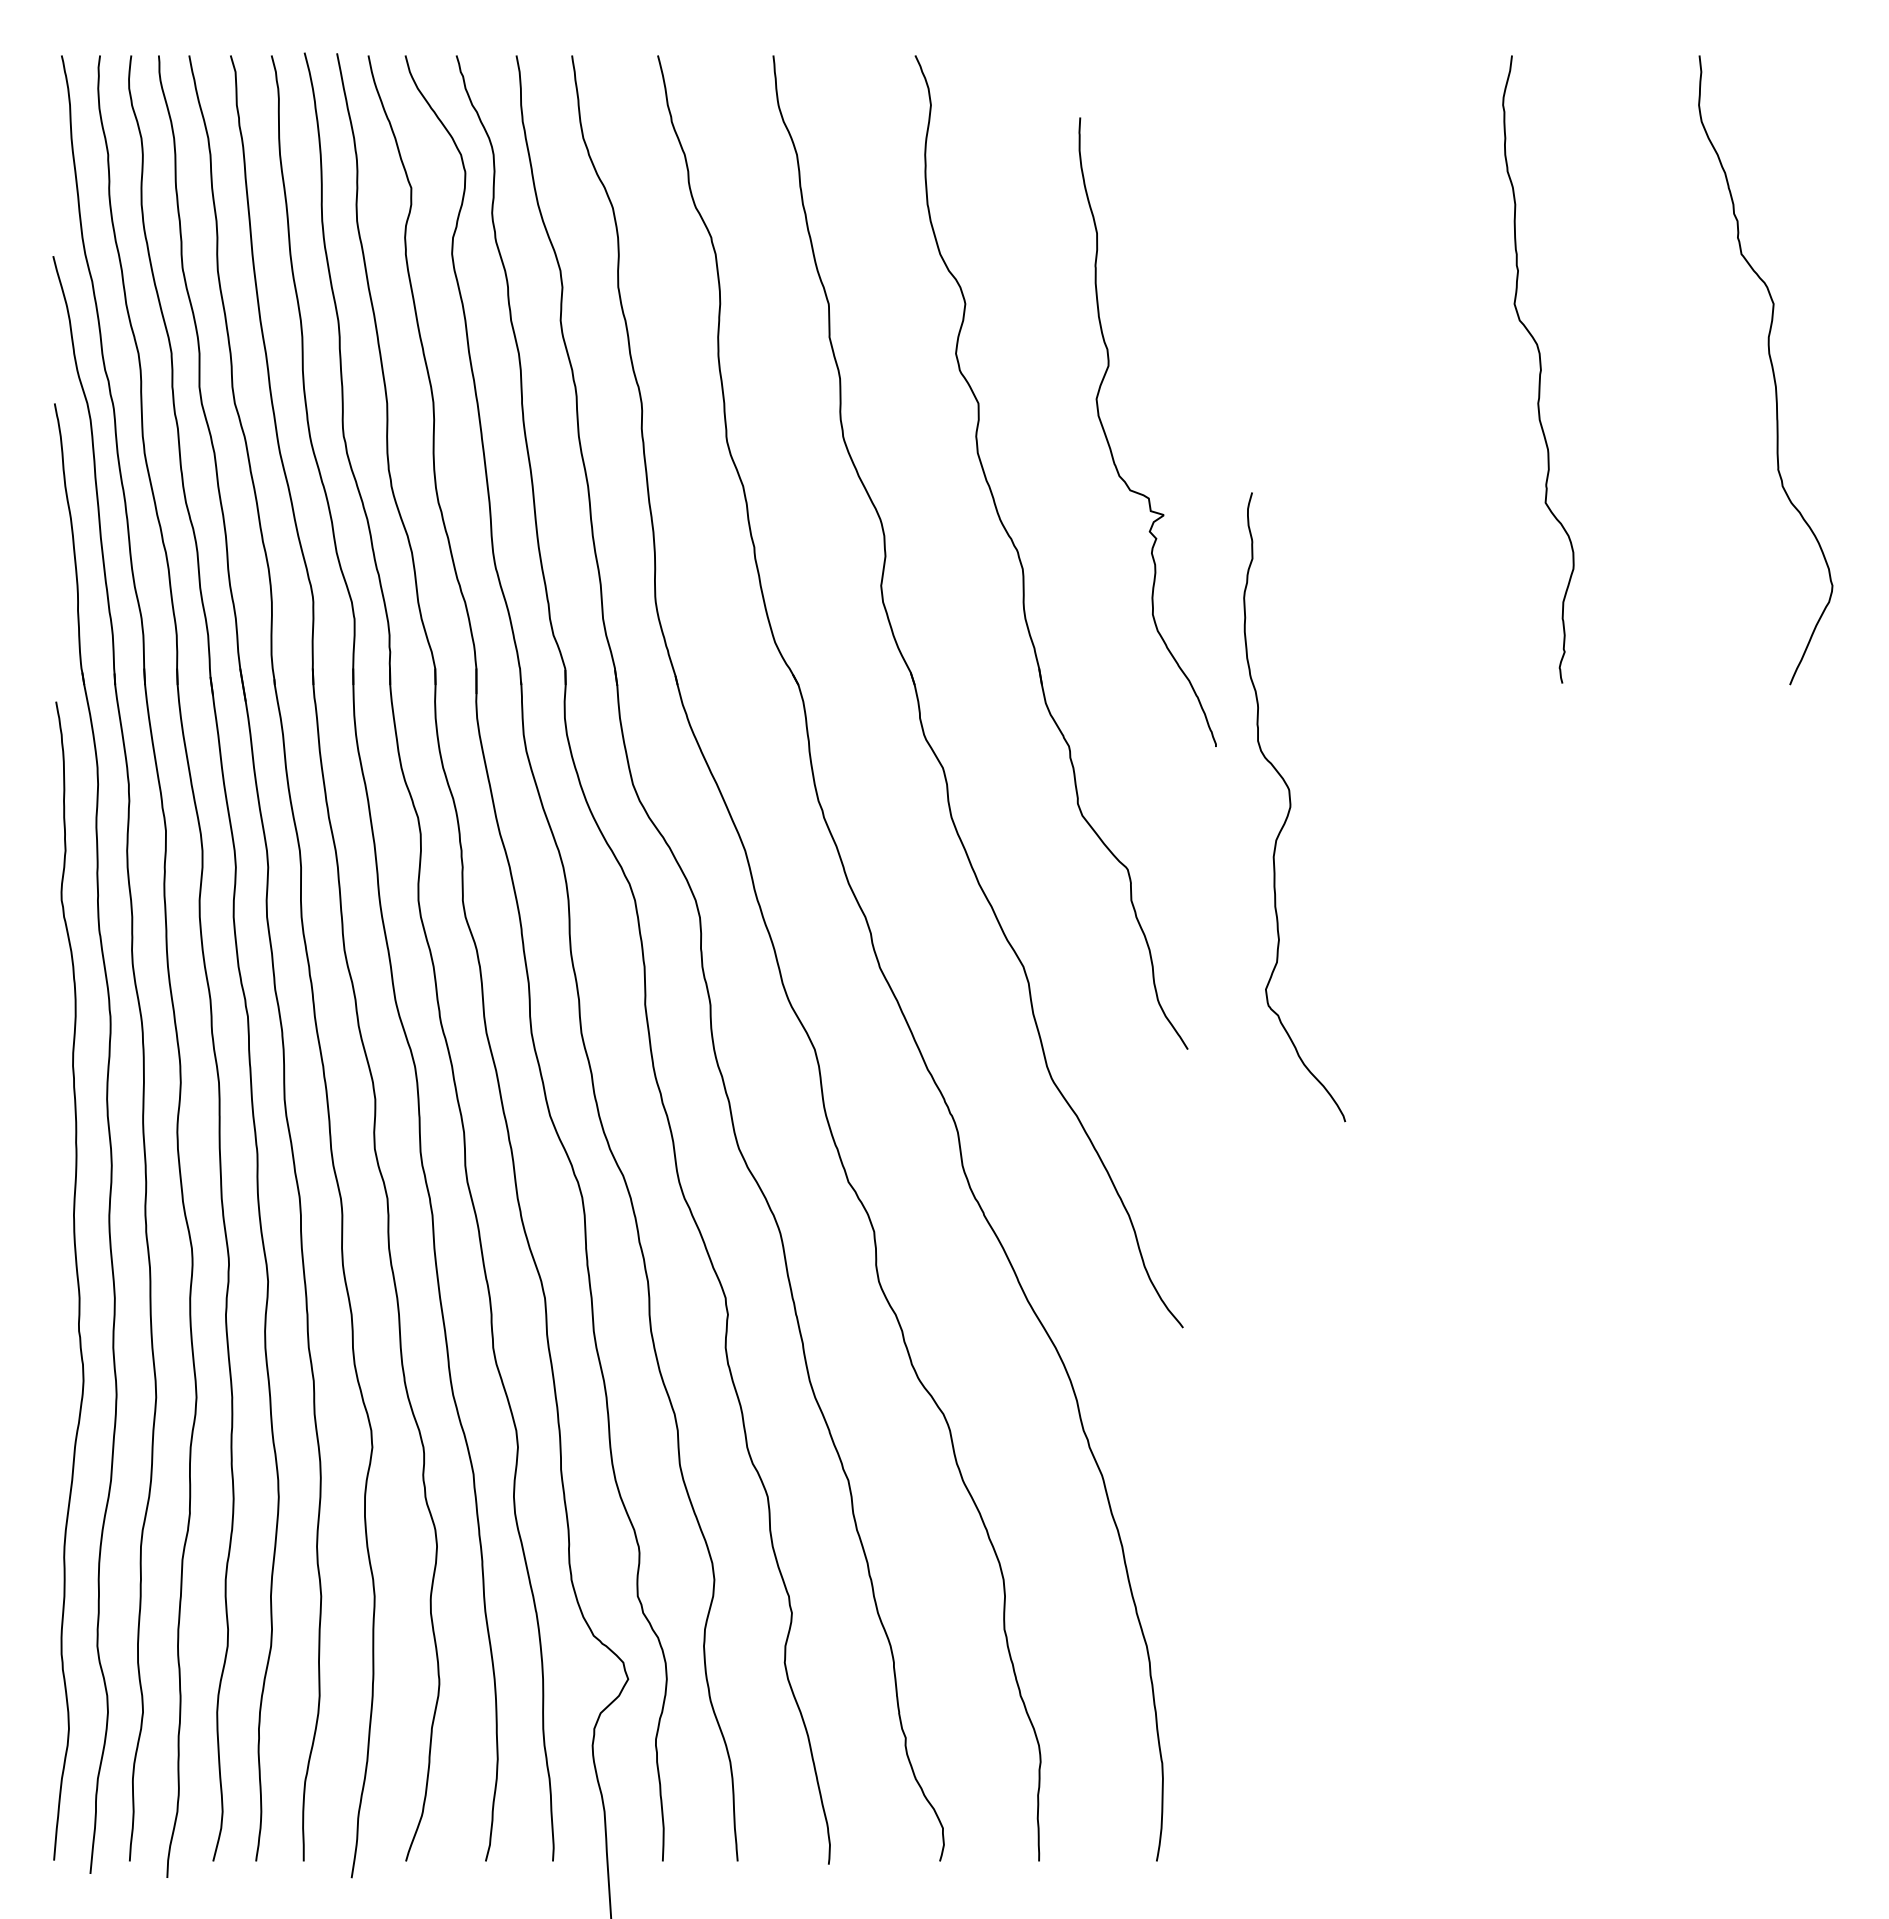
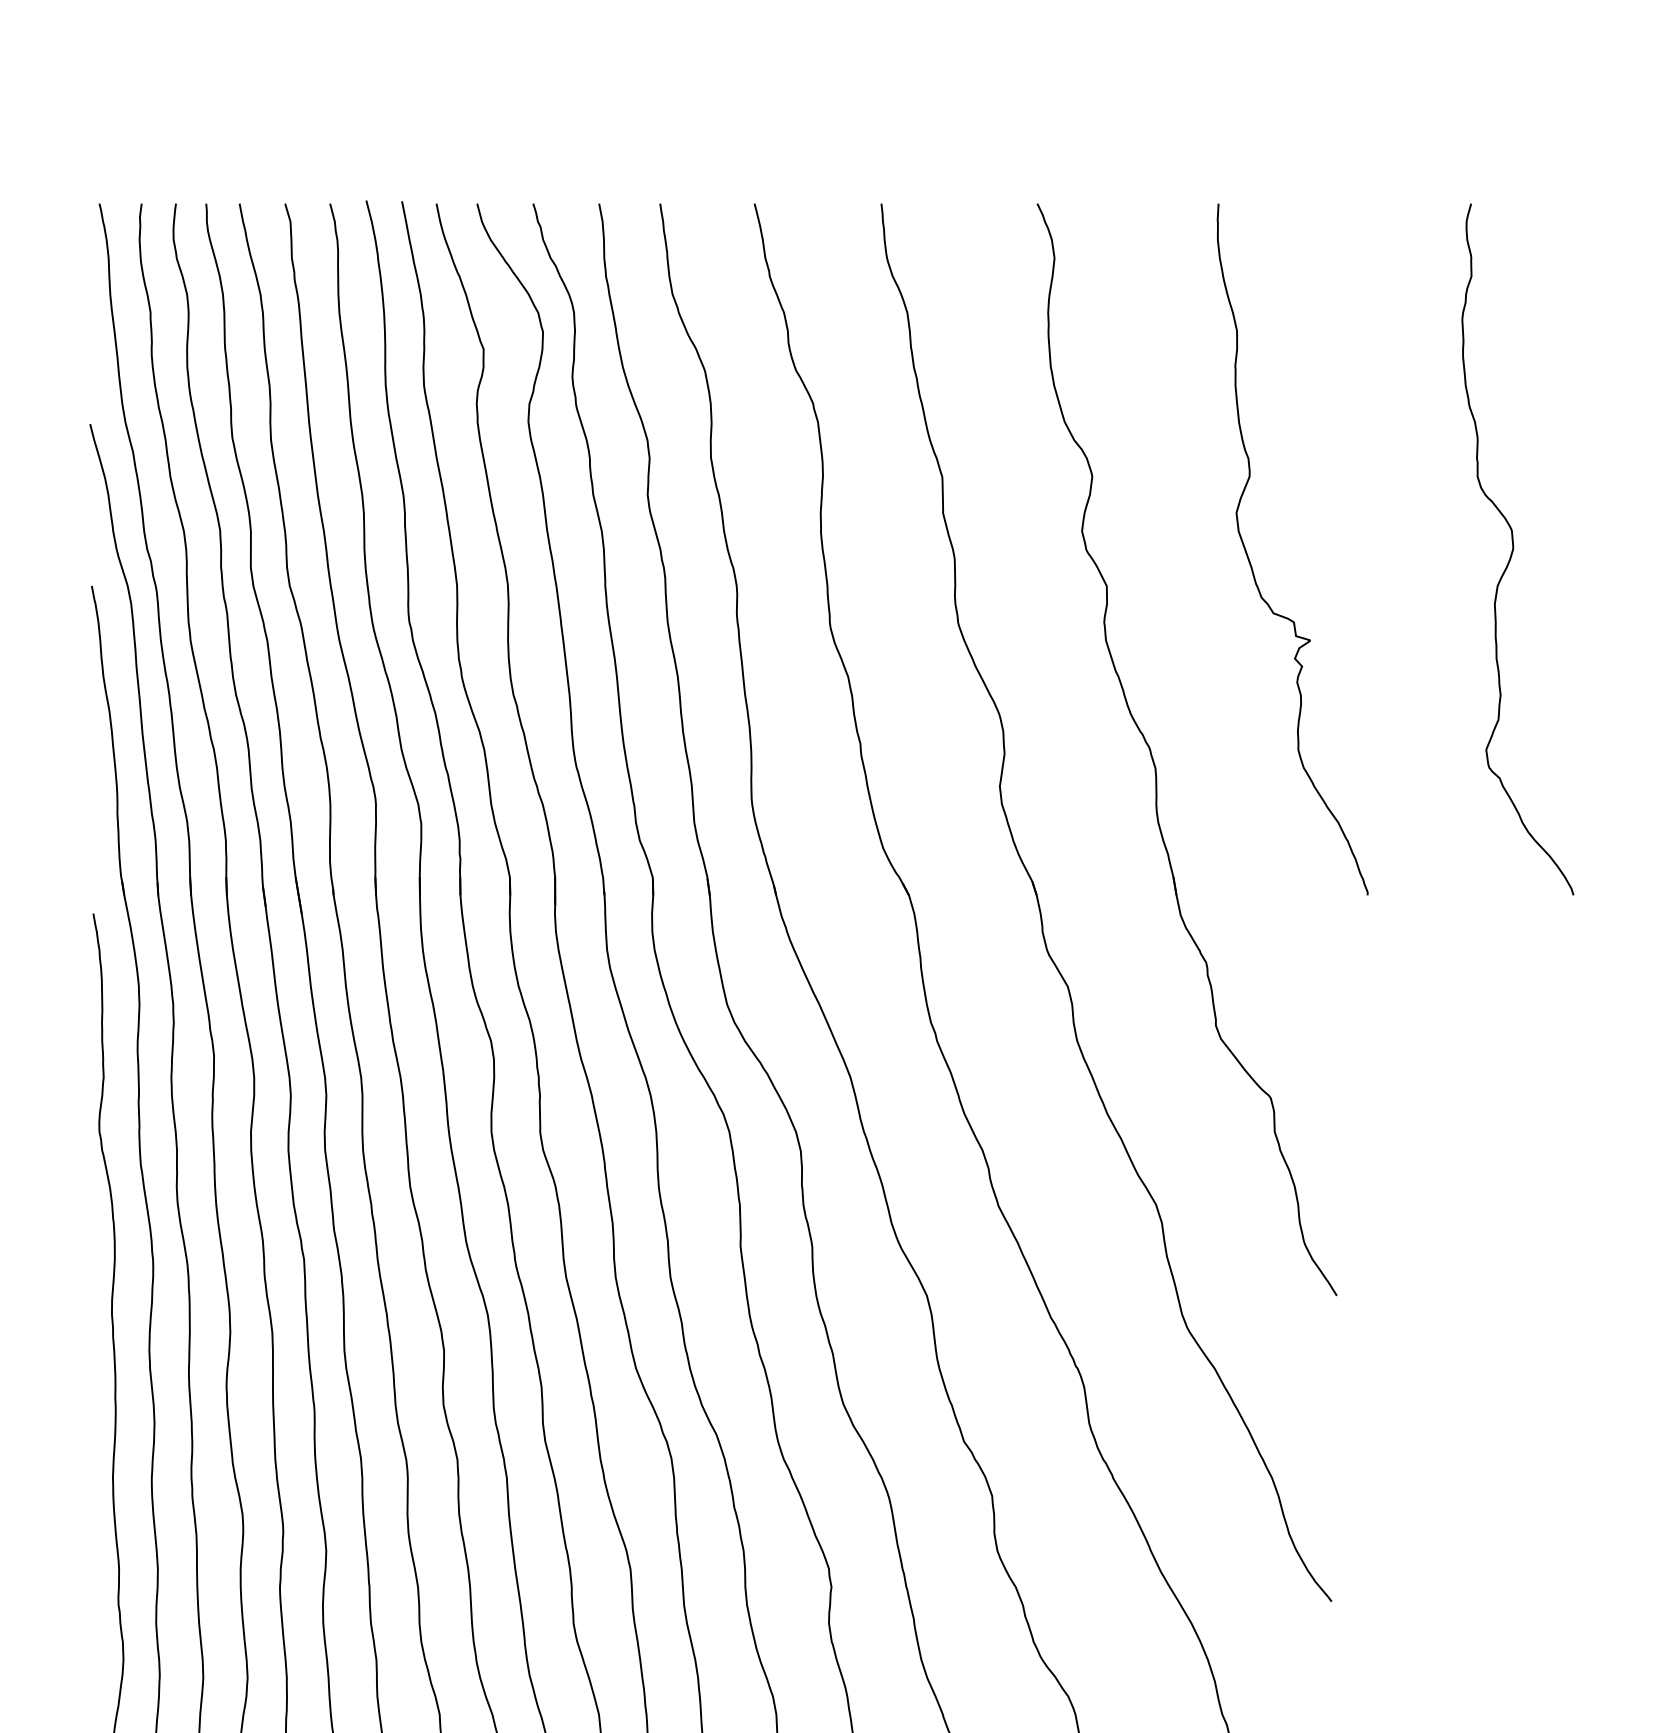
curve: (1110, 445) -> (1251, 564), moved
curve: (1291, 807) -> (1514, 549), moved

